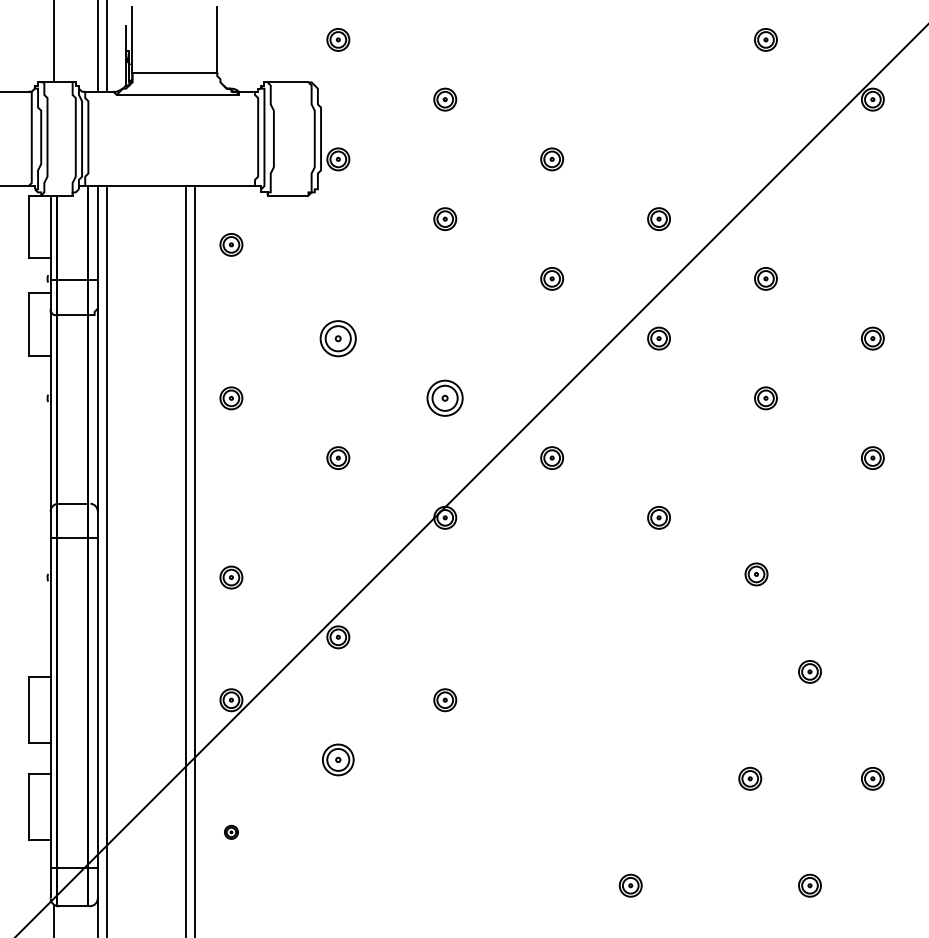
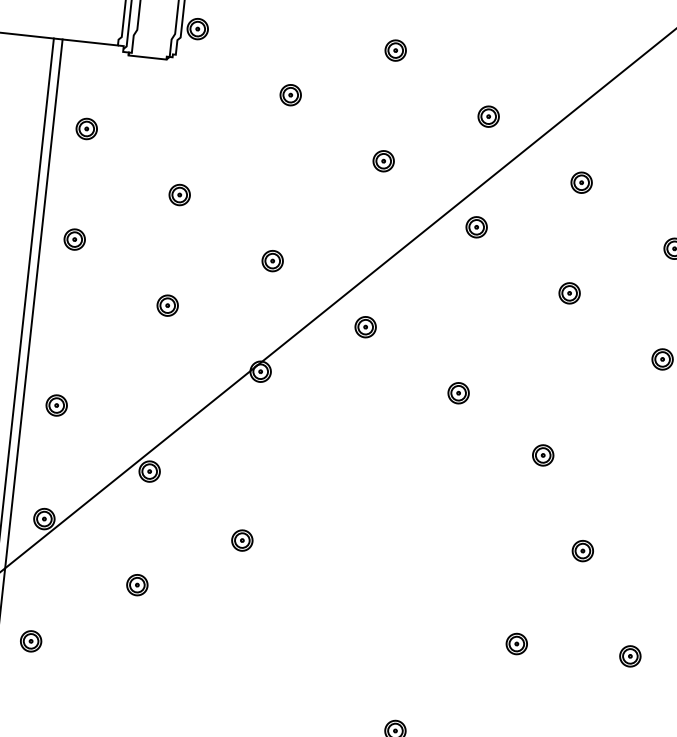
part: (231, 244) -> (86, 128), moved
part: (338, 338) -> (179, 194), size x0.62
part: (445, 398) -> (272, 261), size x0.62
part: (338, 759) -> (137, 584), size x0.71
part: (231, 832) -> (31, 641), size x1.67

